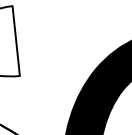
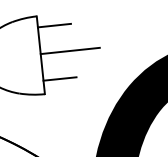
line: (27, 14) -> (53, 25), added
line: (41, 36) -> (69, 50), added
line: (32, 61) -> (59, 78), added

